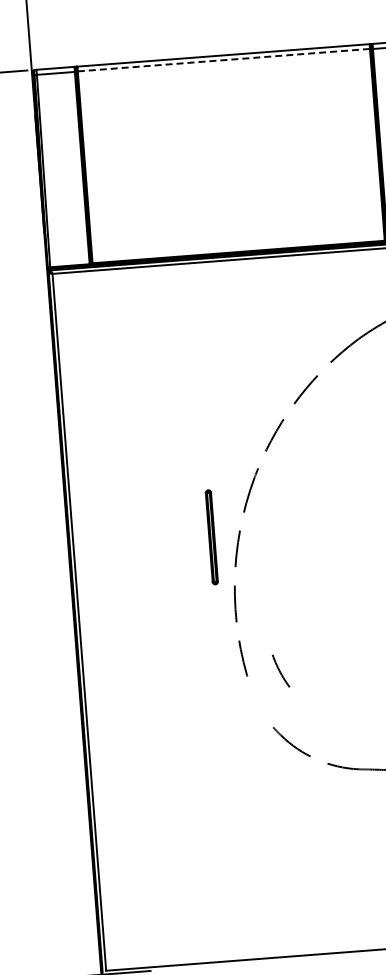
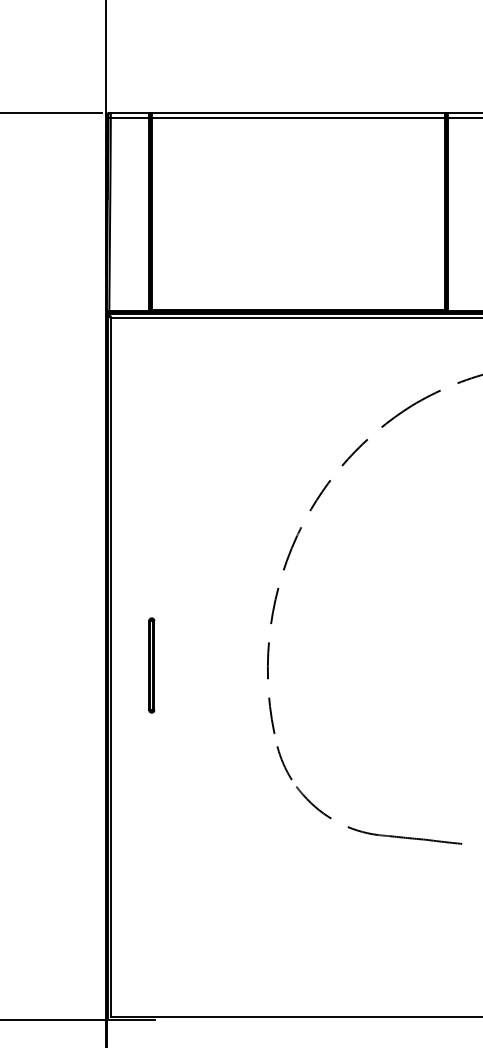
line: (223, 59) -> (298, 117), dashed -> solid
part: (211, 537) -> (151, 665), moved
arc: (281, 671) -> (284, 763), moved

